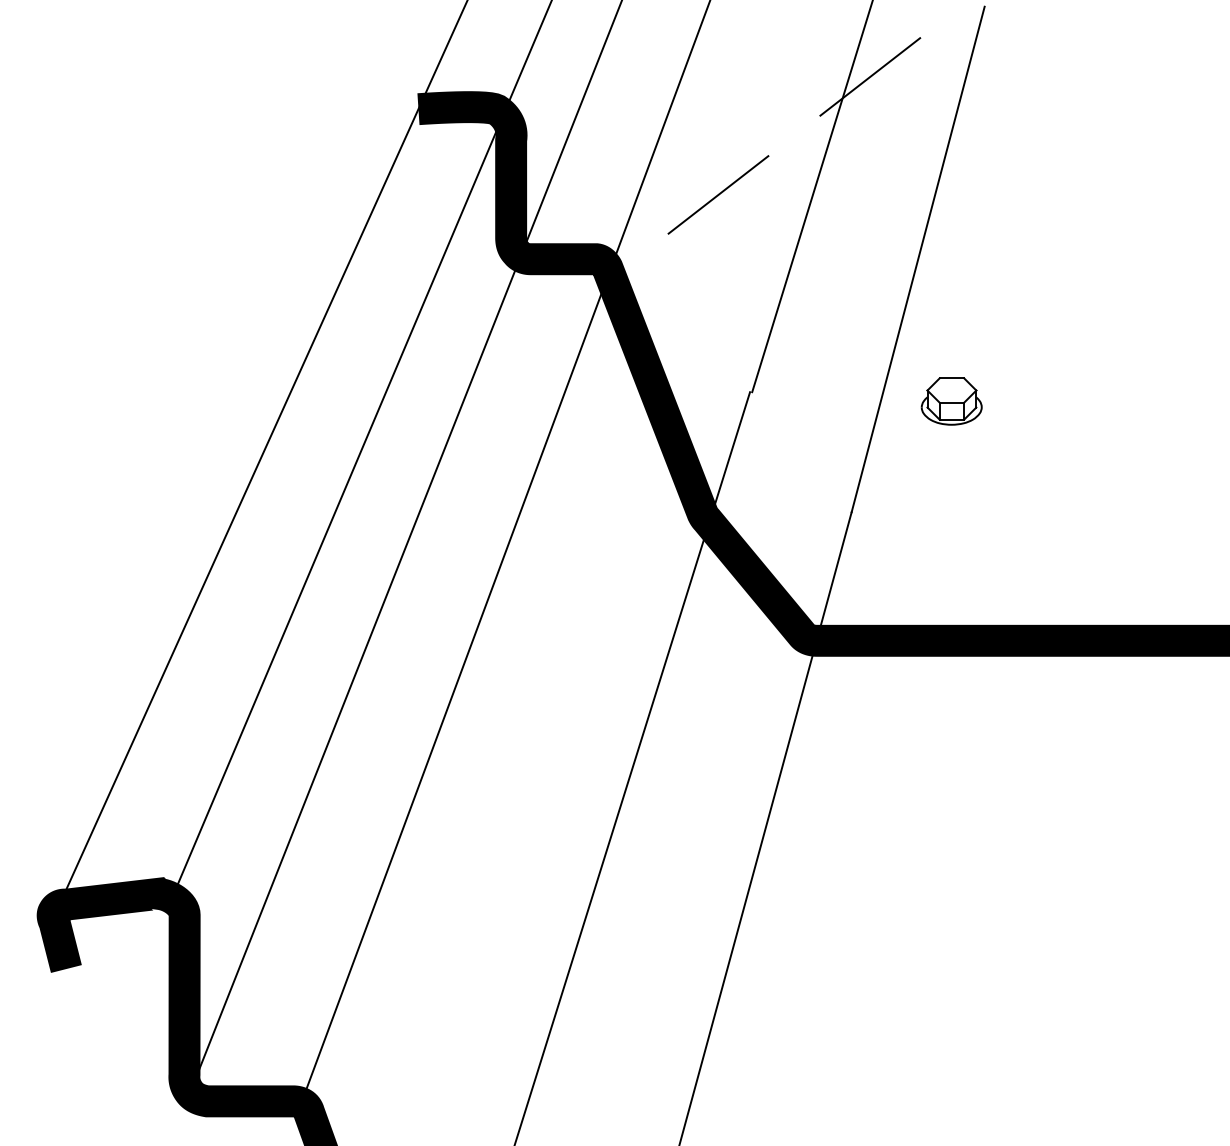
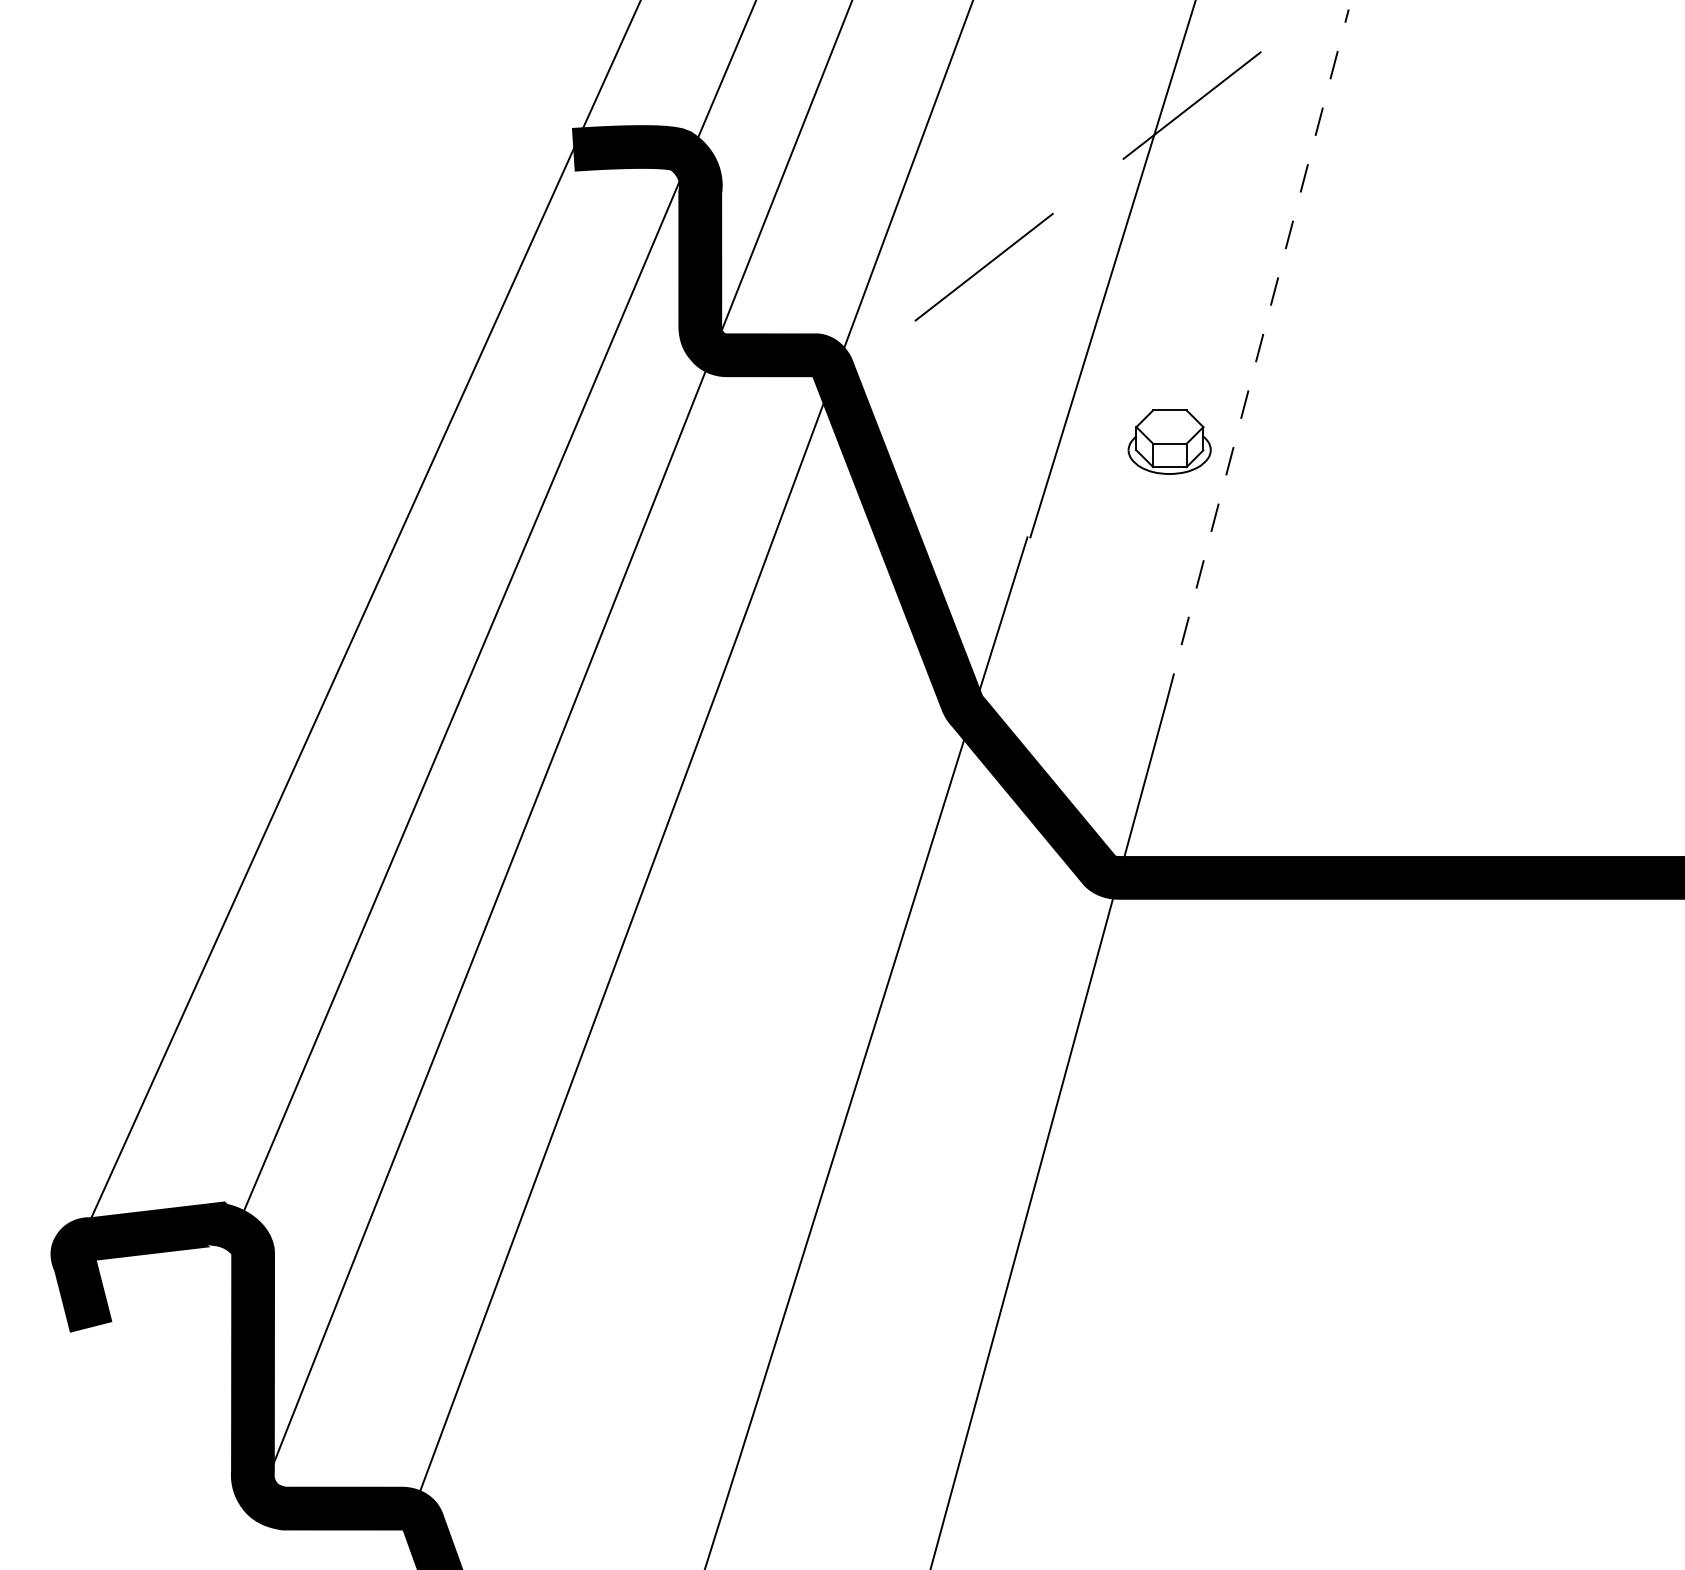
line: (918, 259) -> (1257, 355), solid -> dashed
part: (951, 401) -> (1169, 441), moved

